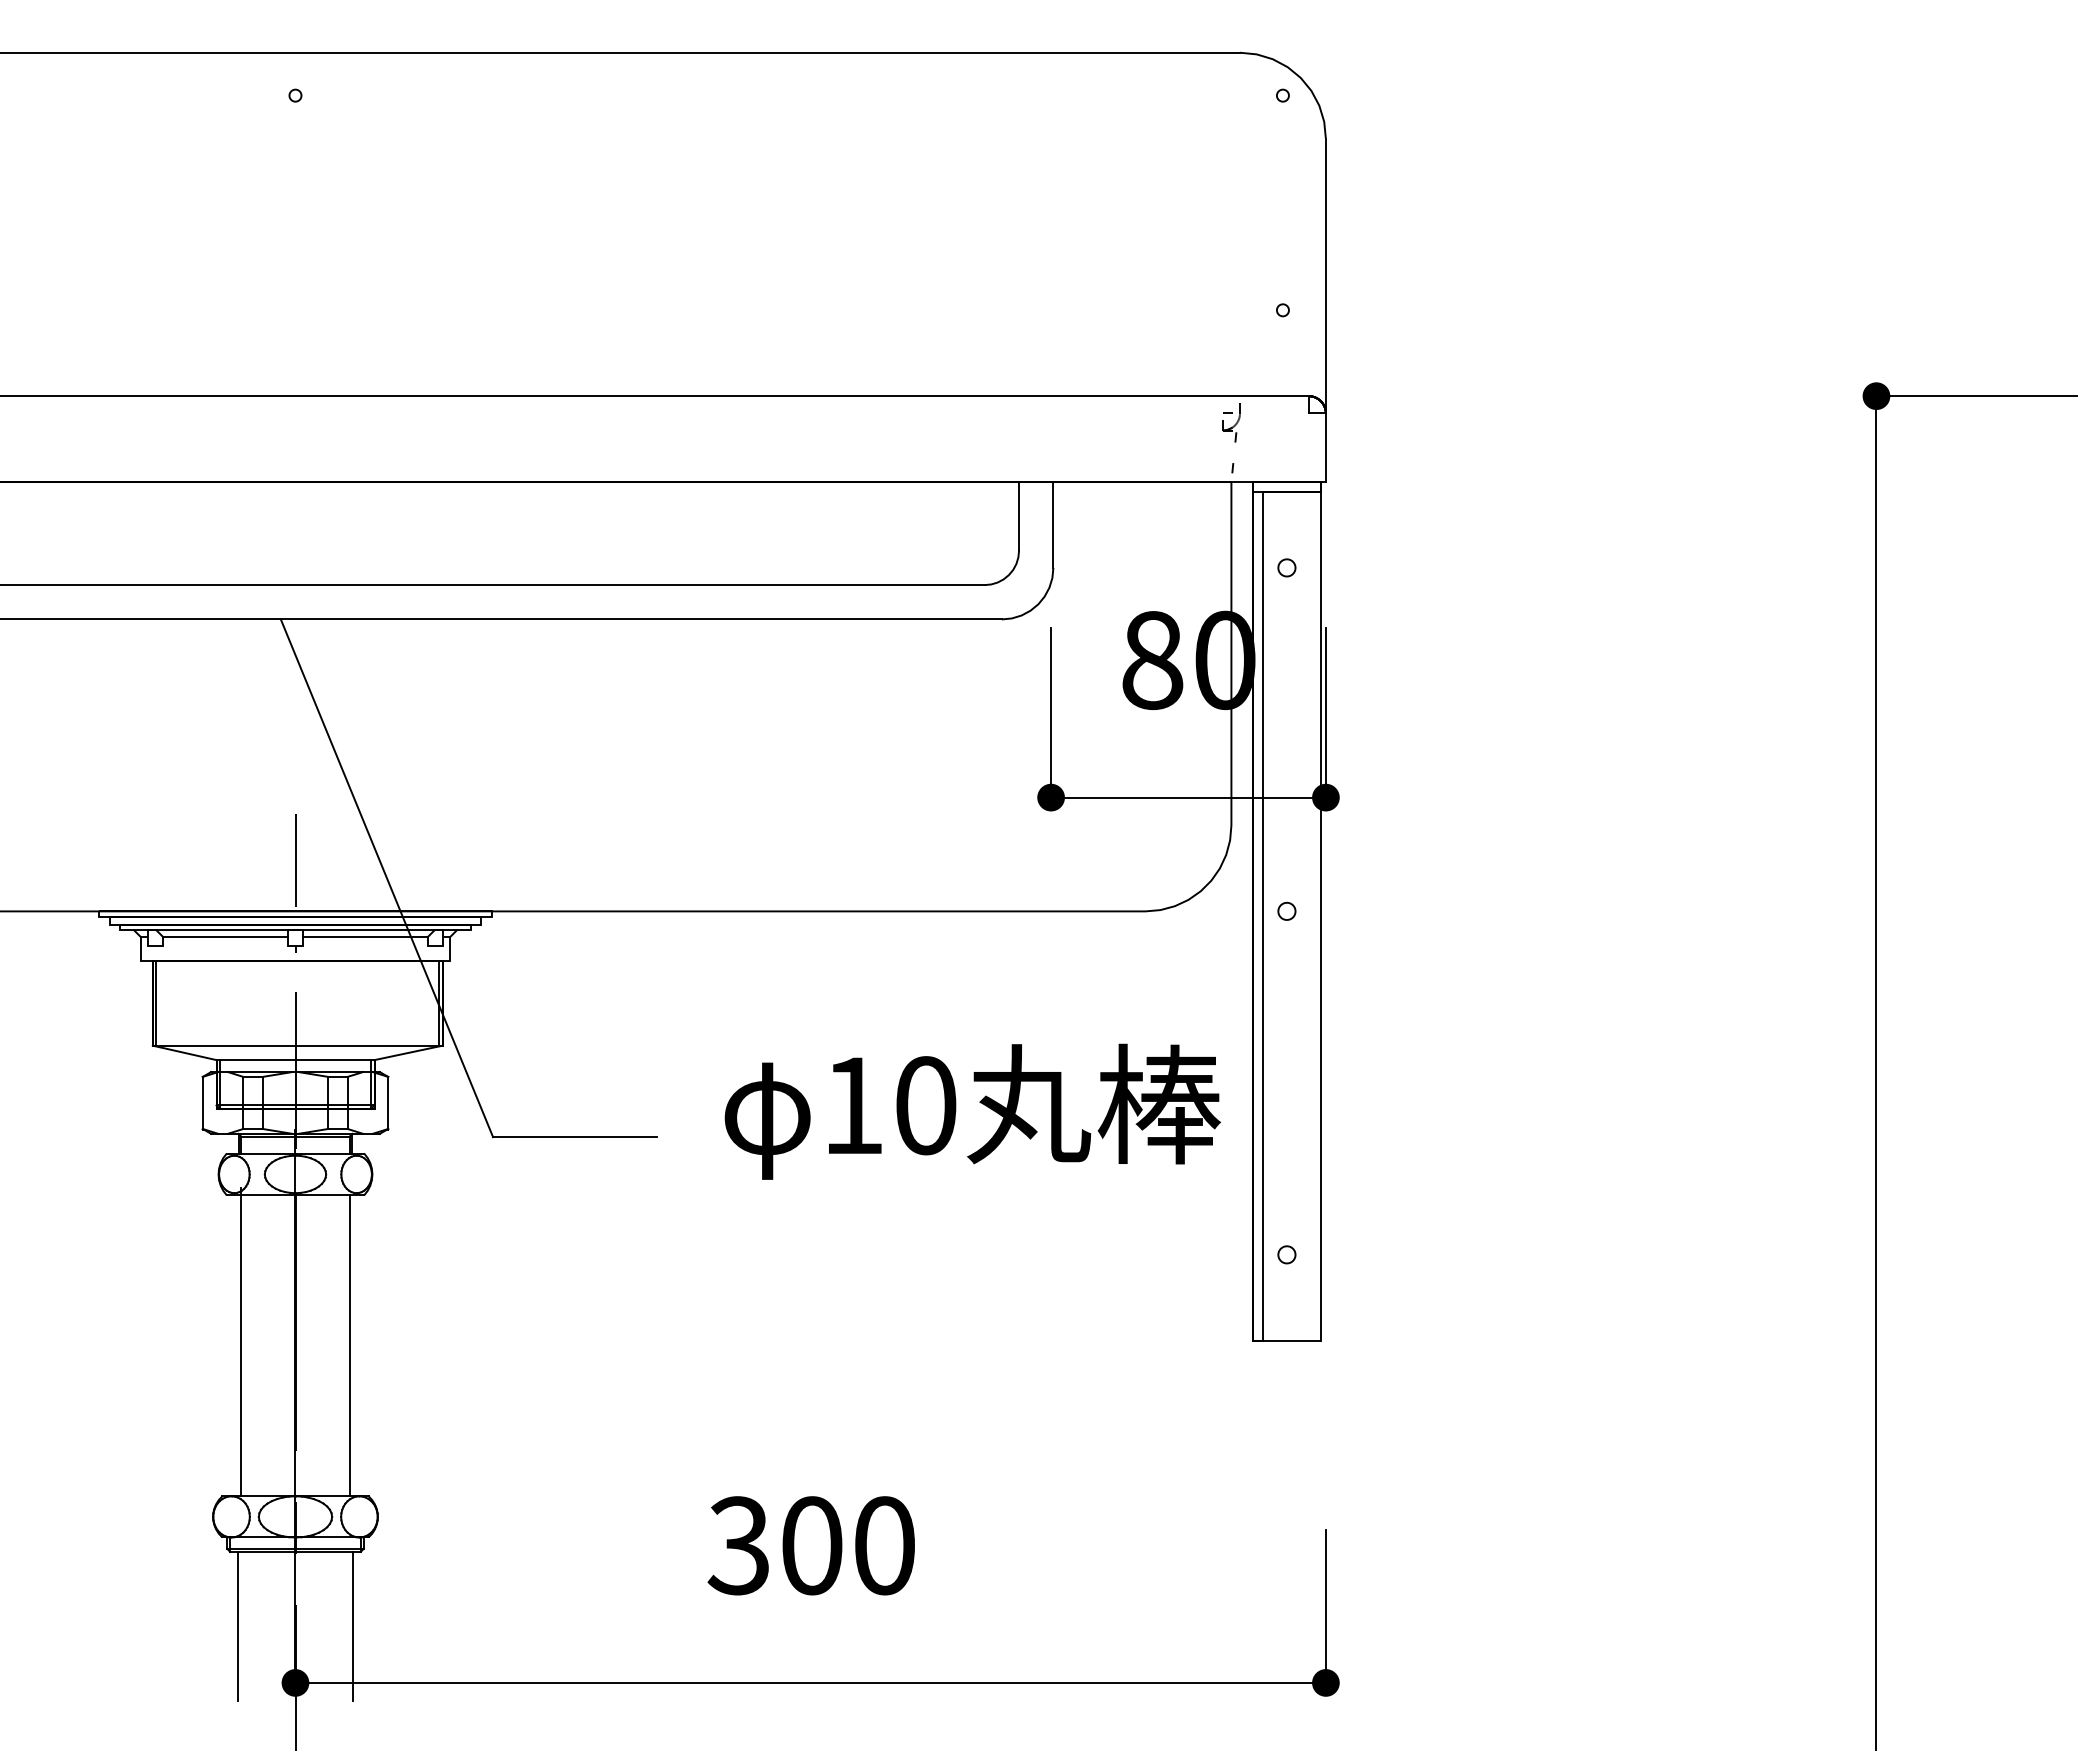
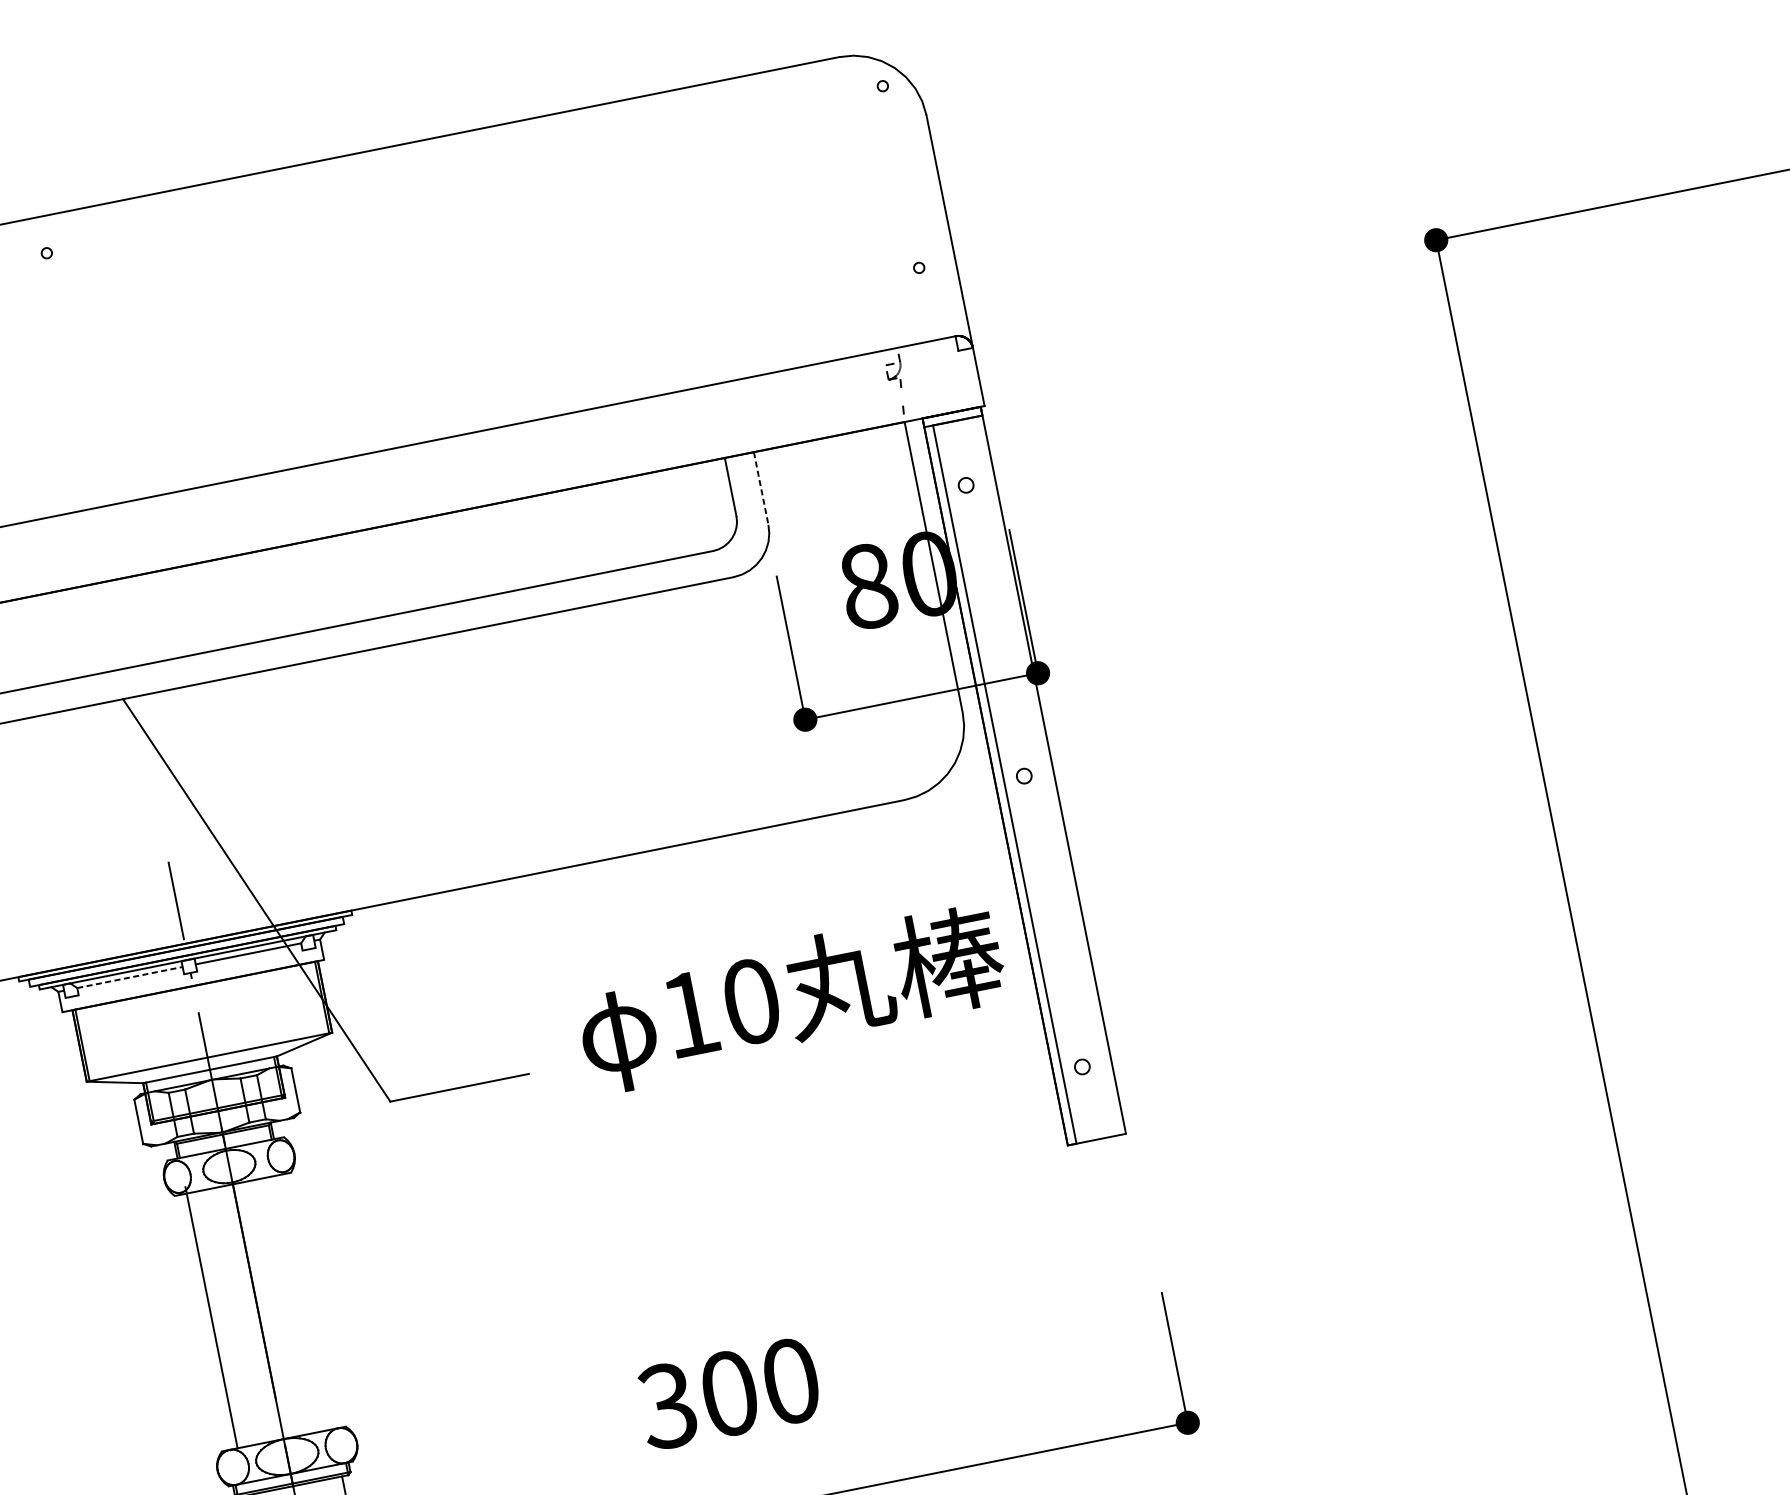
line: (1053, 525) -> (761, 488), solid -> dashed
line: (226, 937) -> (130, 977), solid -> dashed
line: (350, 1345) -> (304, 1302), removed

